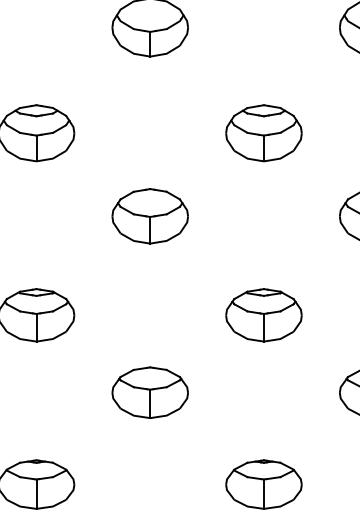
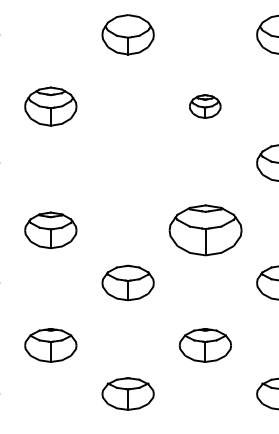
part: (262, 133) -> (204, 106), size x0.6
part: (149, 215) -> (127, 162), removed
part: (262, 315) -> (204, 230), size x1.4

